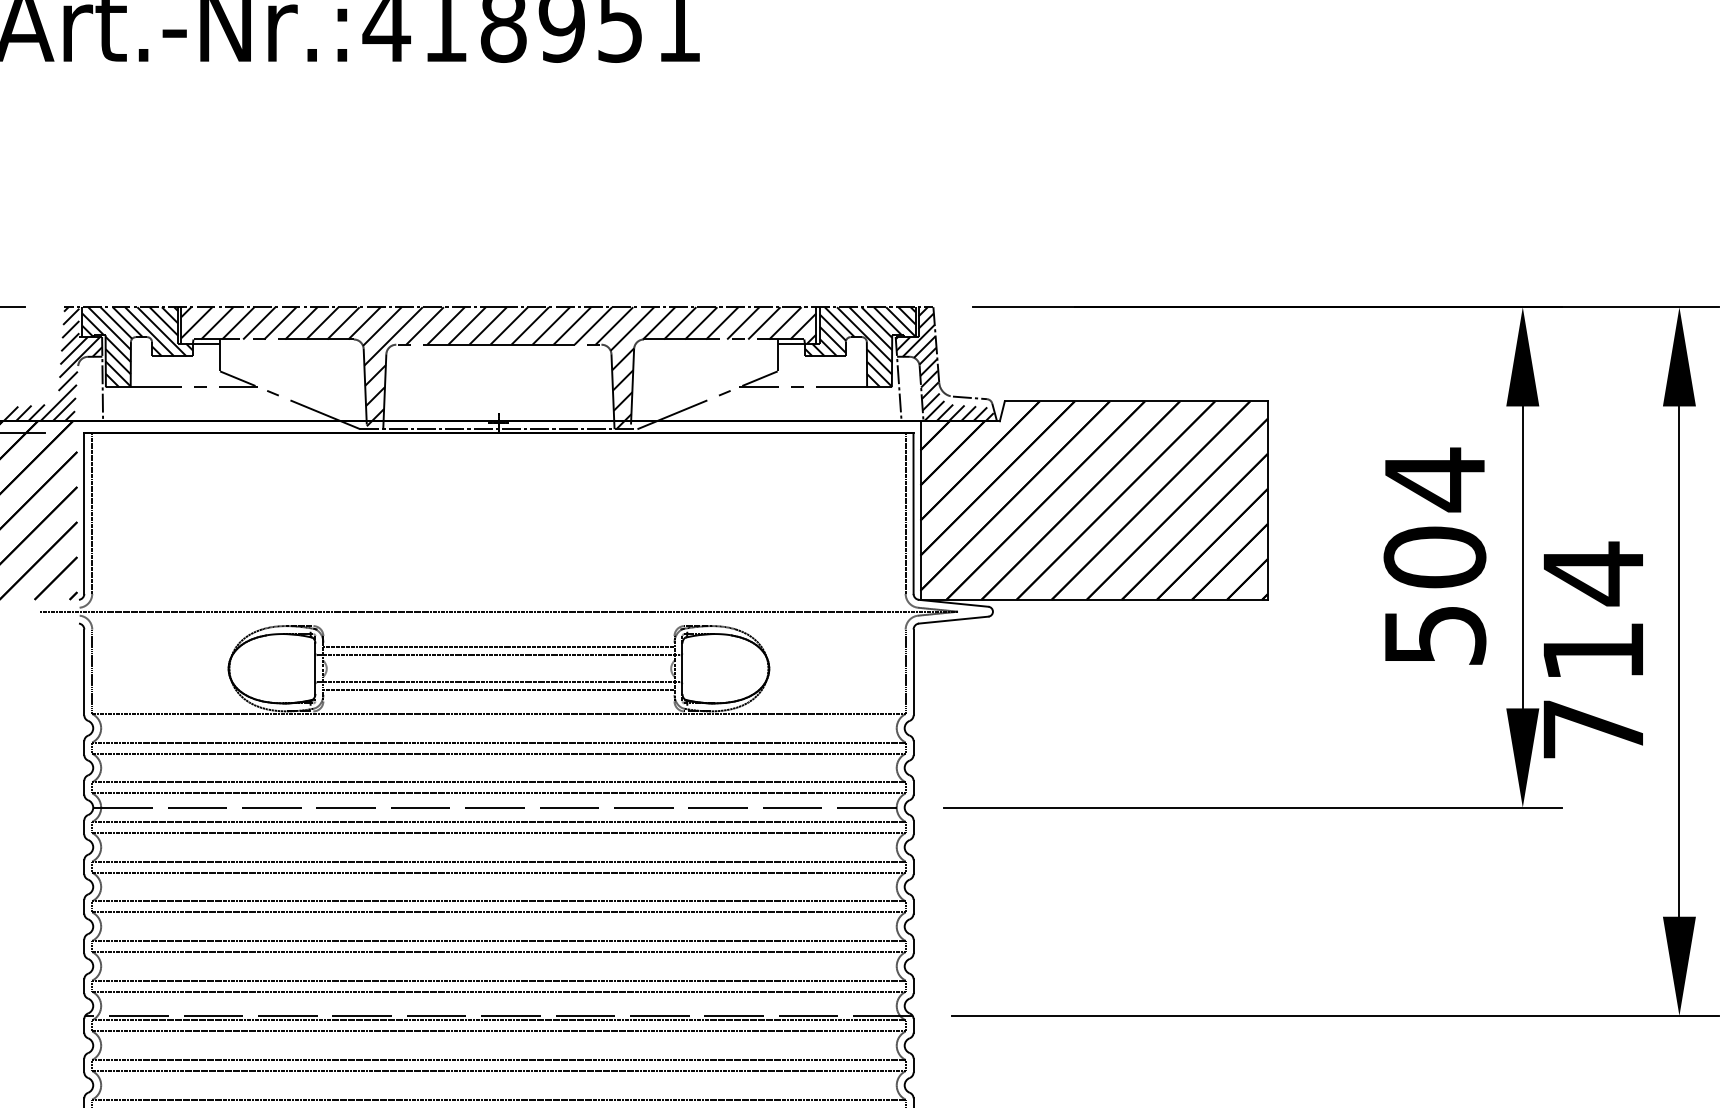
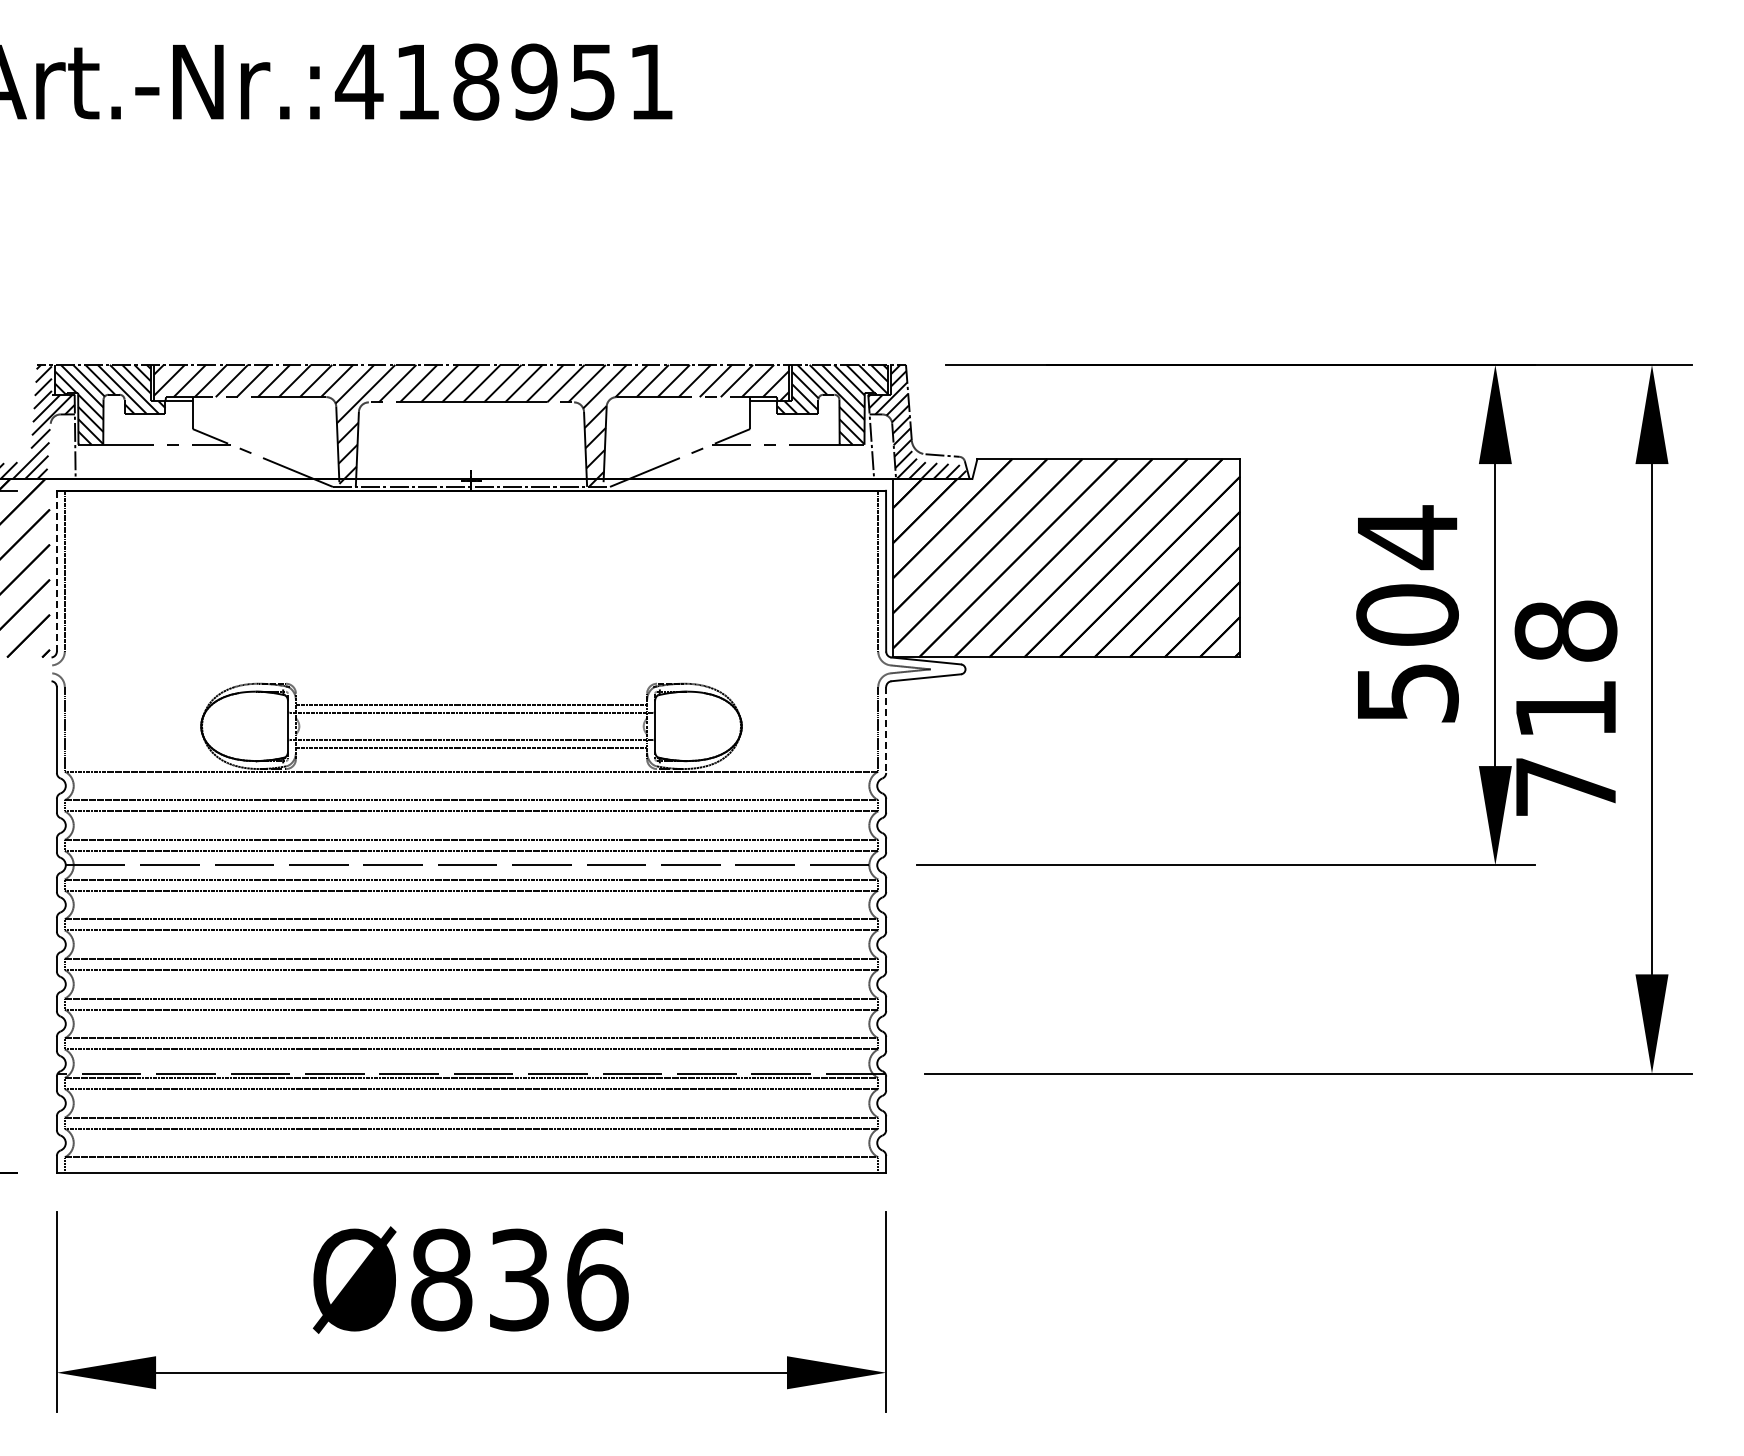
line: (83, 513) -> (56, 571), solid -> dashed
text: (1592, 573) -> (1565, 631), 714 -> 718
line: (498, 611) -> (471, 669), removed
line: (913, 672) -> (886, 730), solid -> dashed

